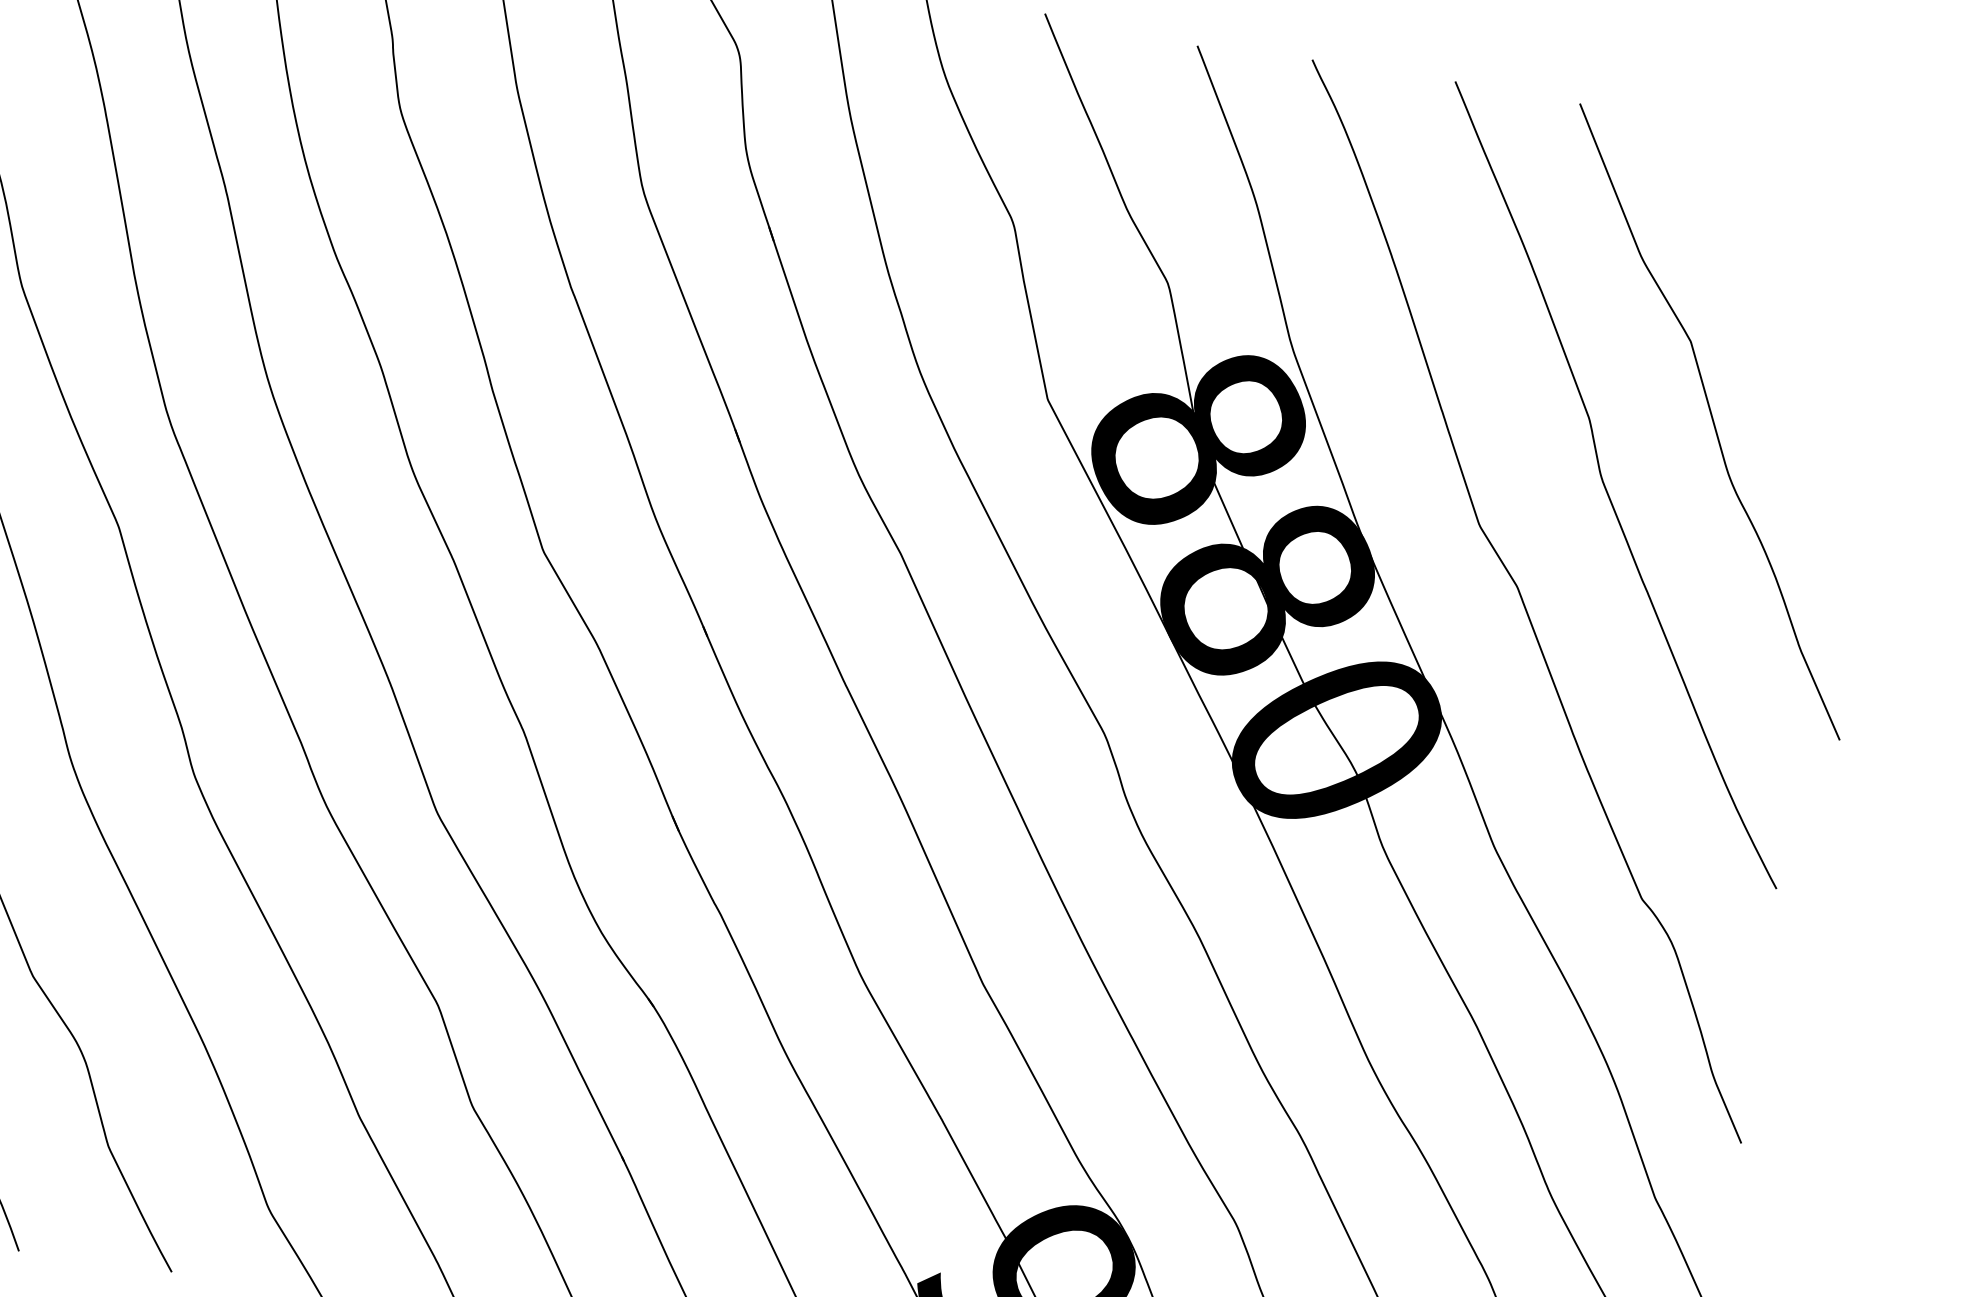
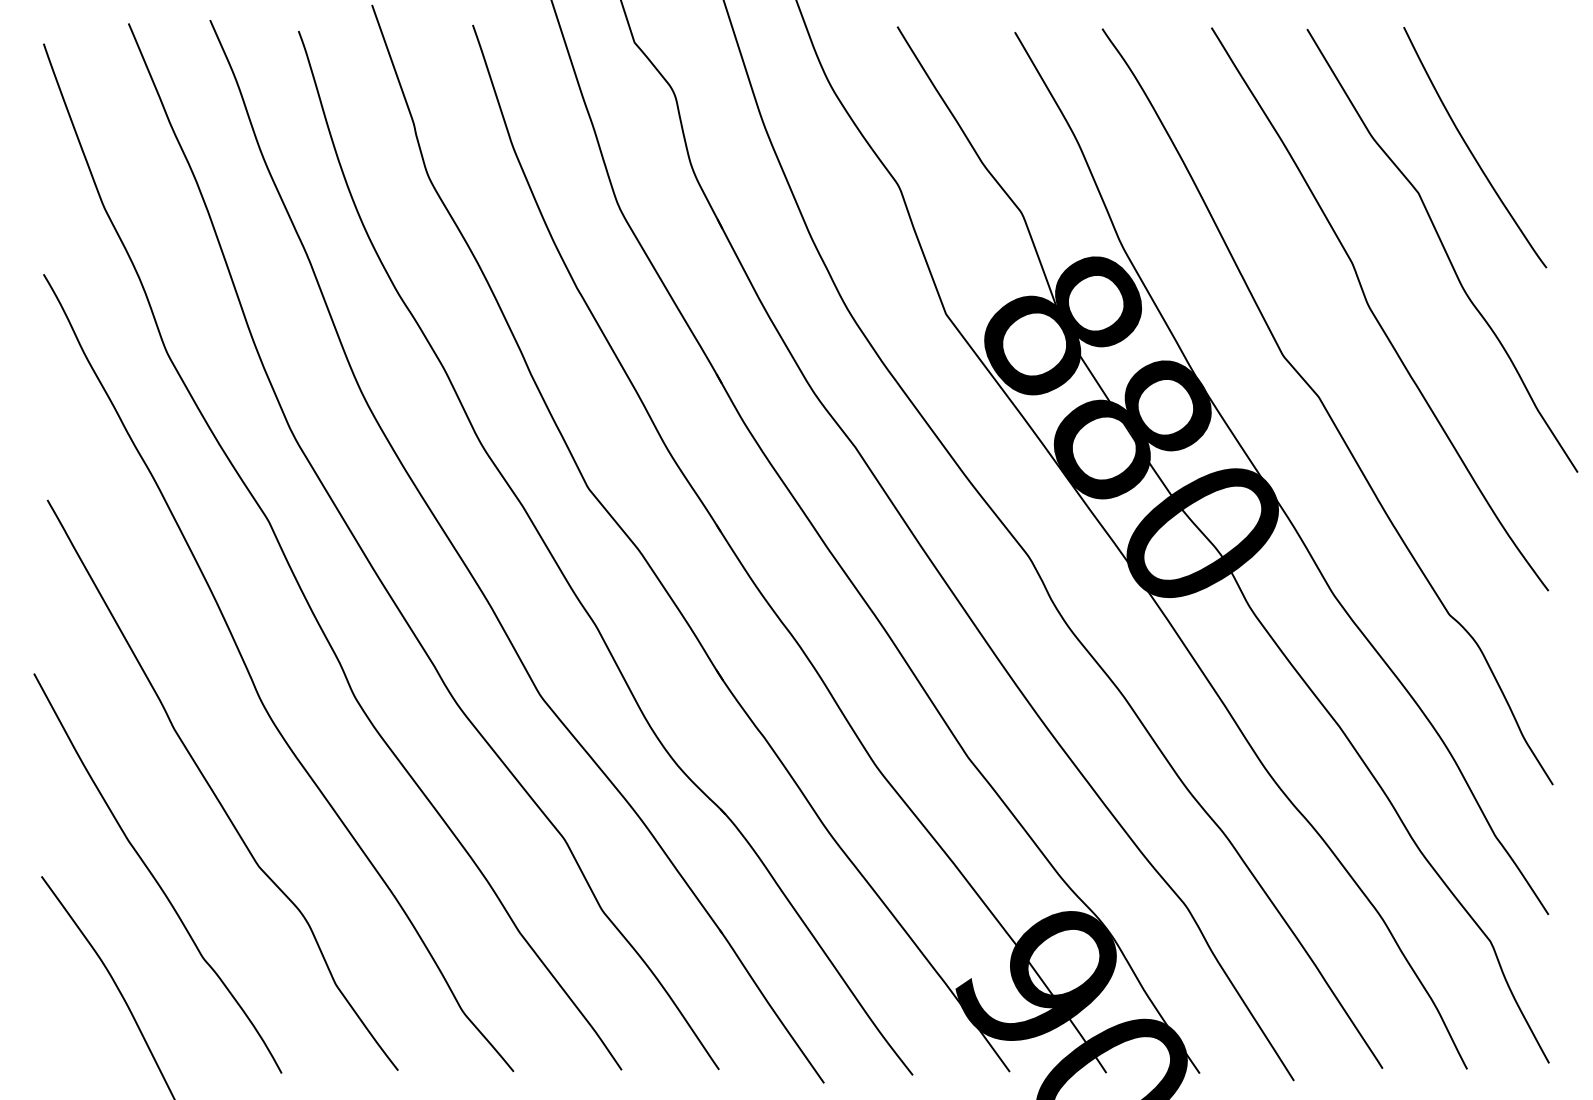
curve: (1769, 297) -> (1471, 150), added

